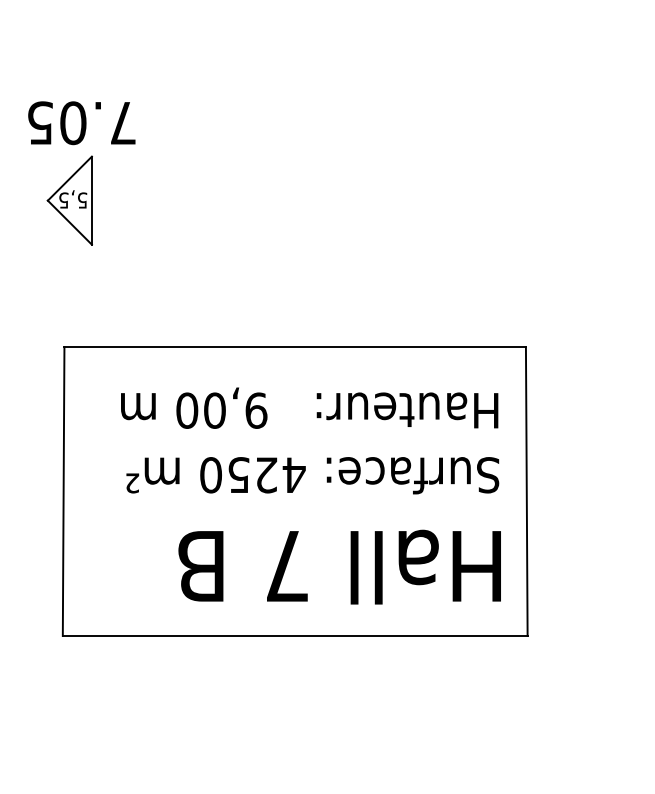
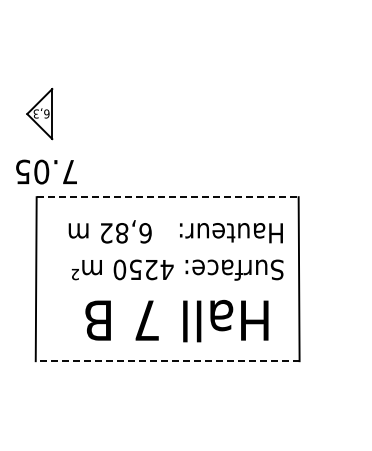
text: (81, 122) -> (46, 171), moved
text: (72, 199) -> (41, 113), 5,5 -> 6,3
line: (294, 347) -> (167, 197), solid -> dashed
text: (220, 411) -> (125, 233), 9,00 -> 6,82
text: (338, 566) -> (176, 320), moved
line: (294, 636) -> (167, 361), solid -> dashed

